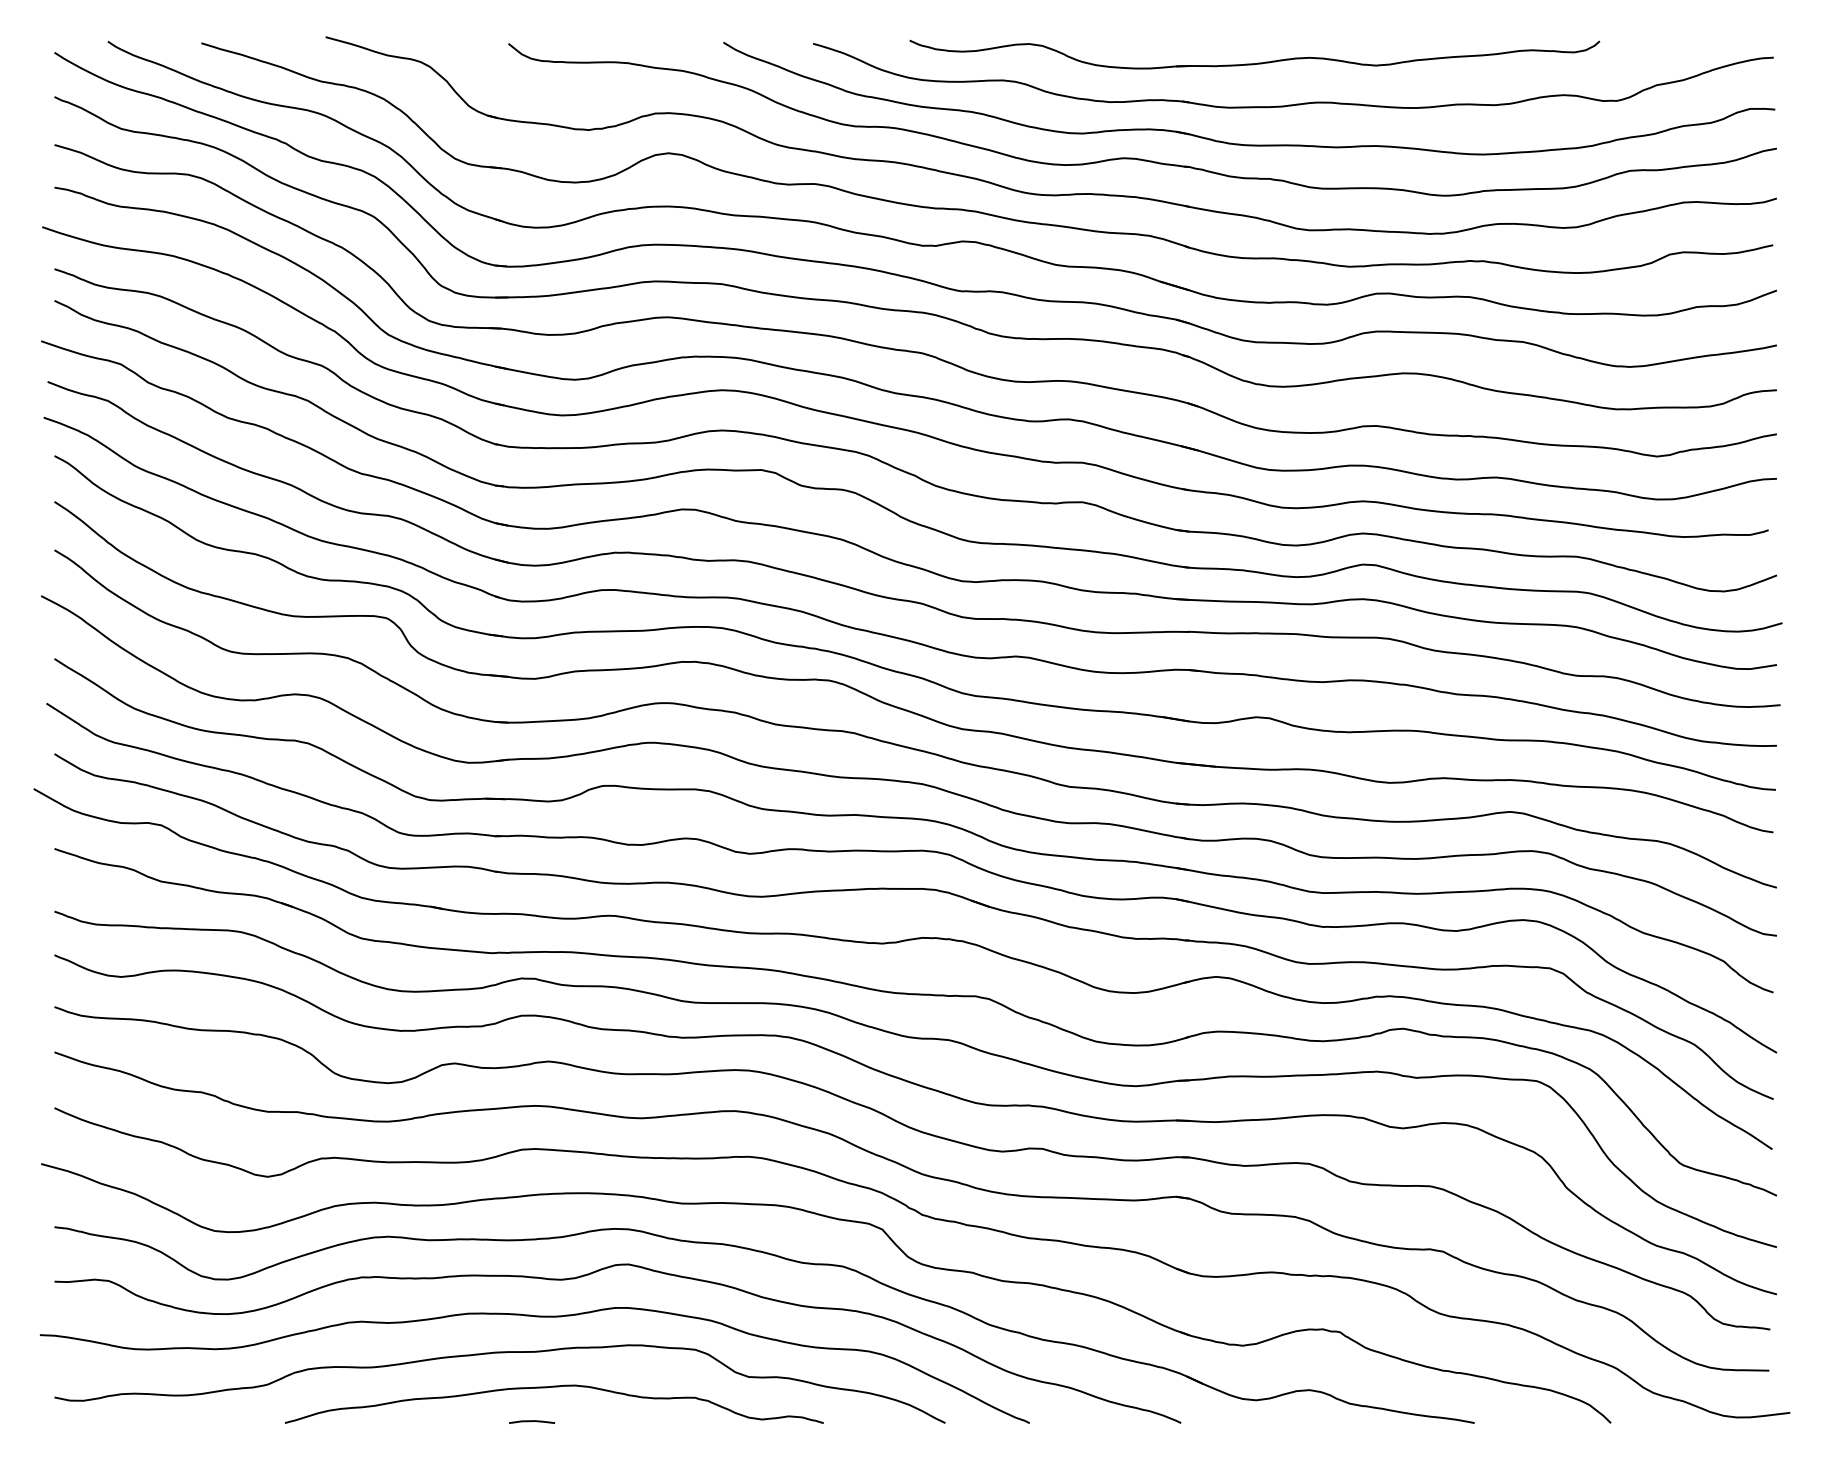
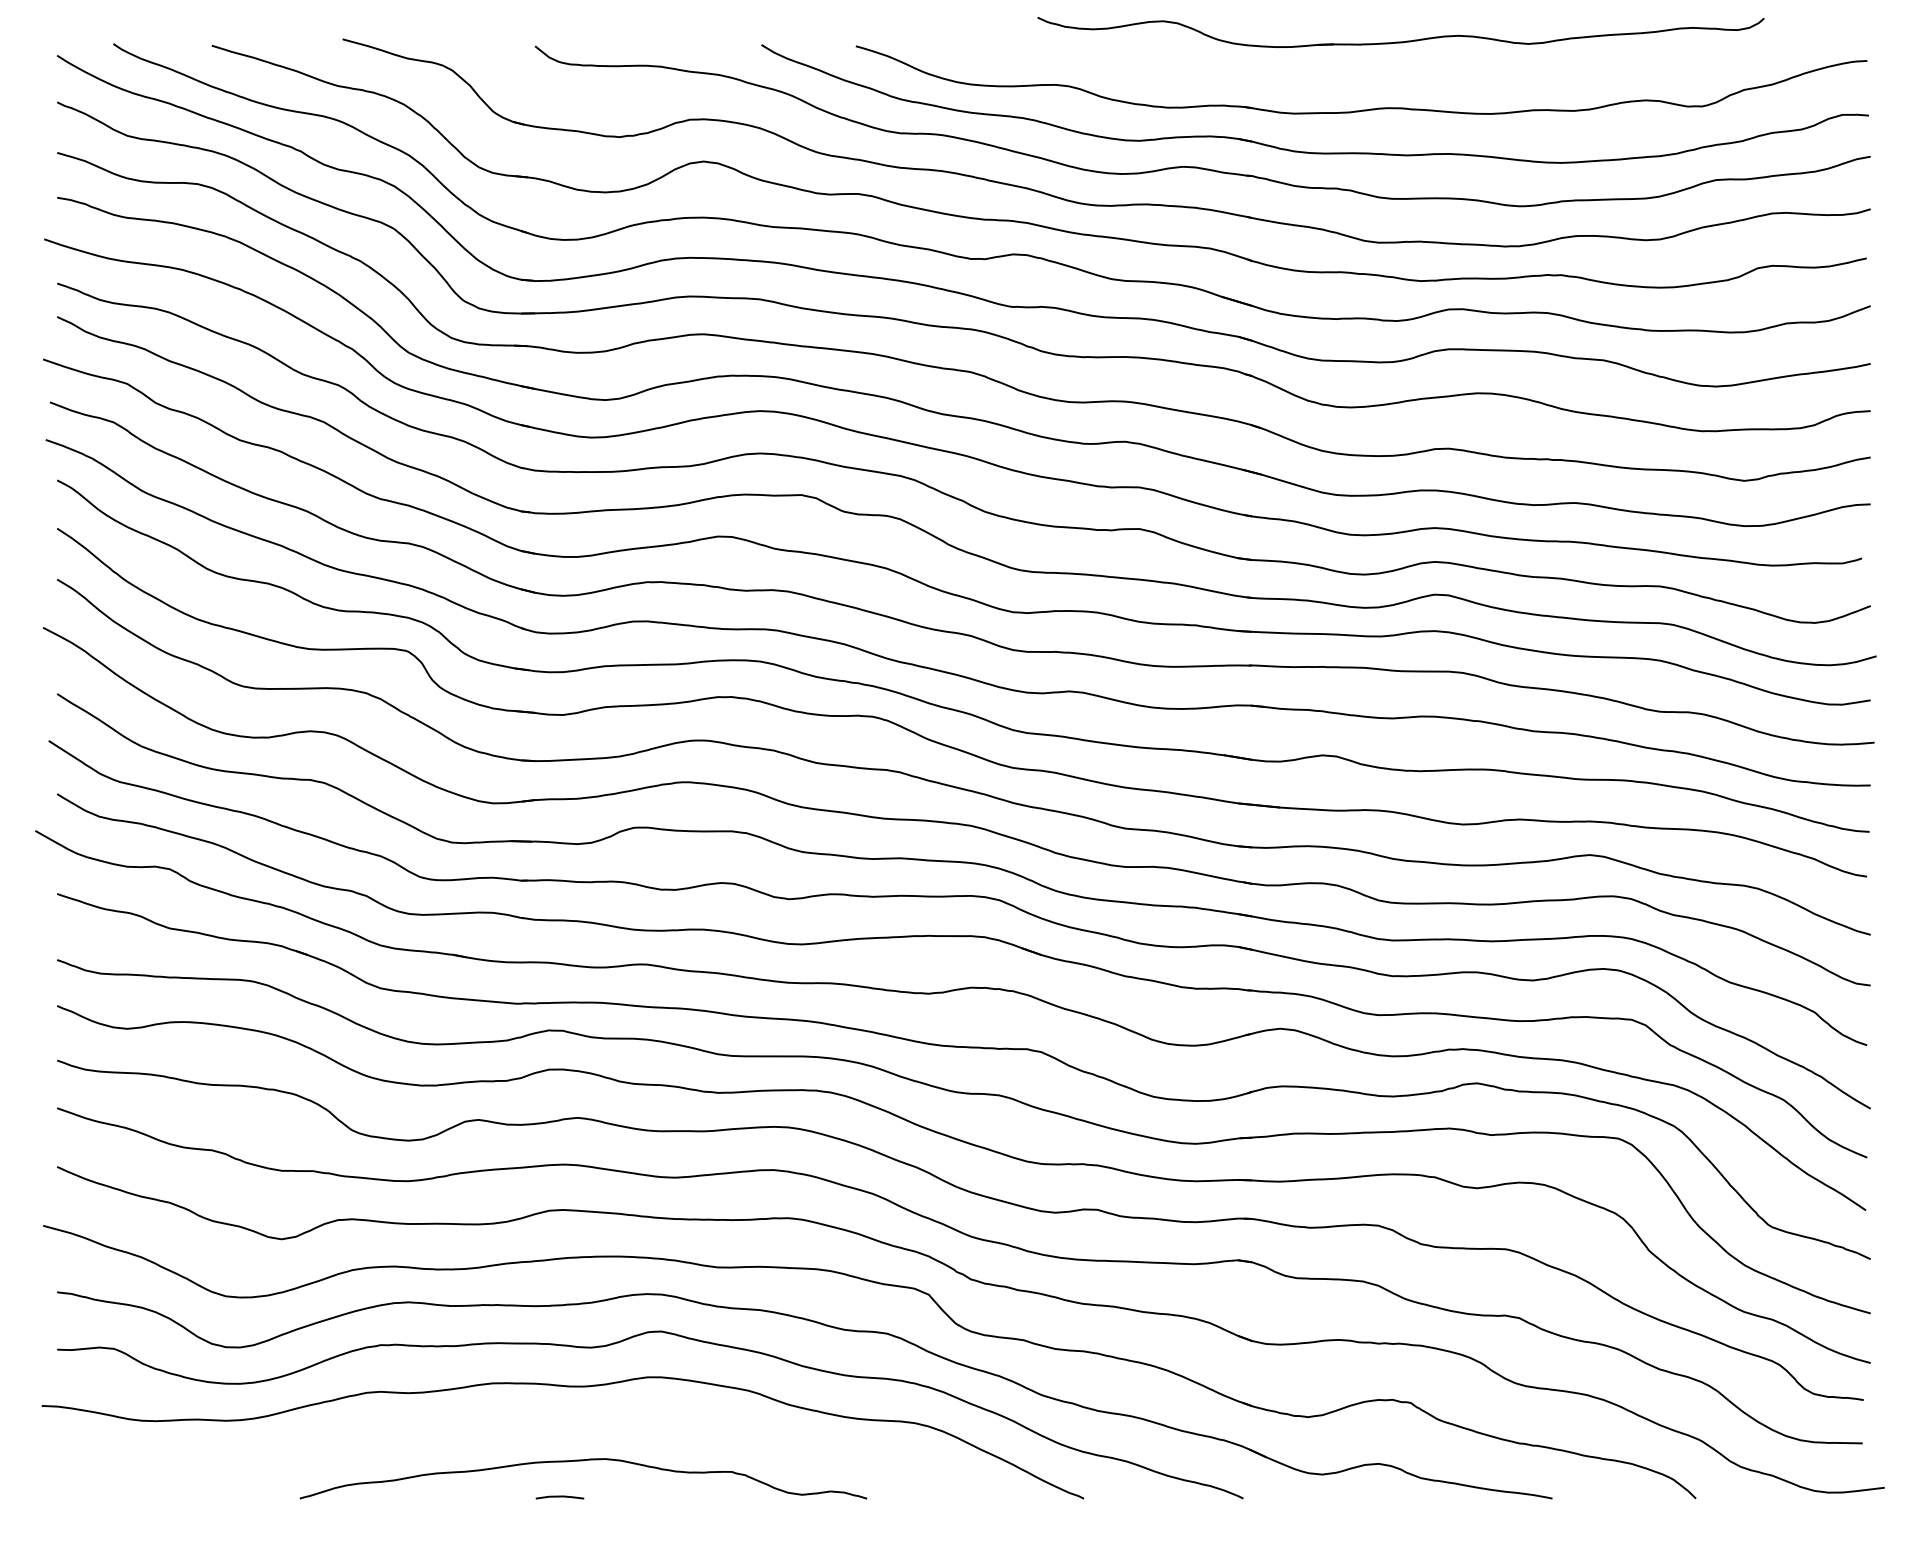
part: (1257, 62) -> (1403, 40), moved
curve: (499, 1353) -> (525, 1425), removed

